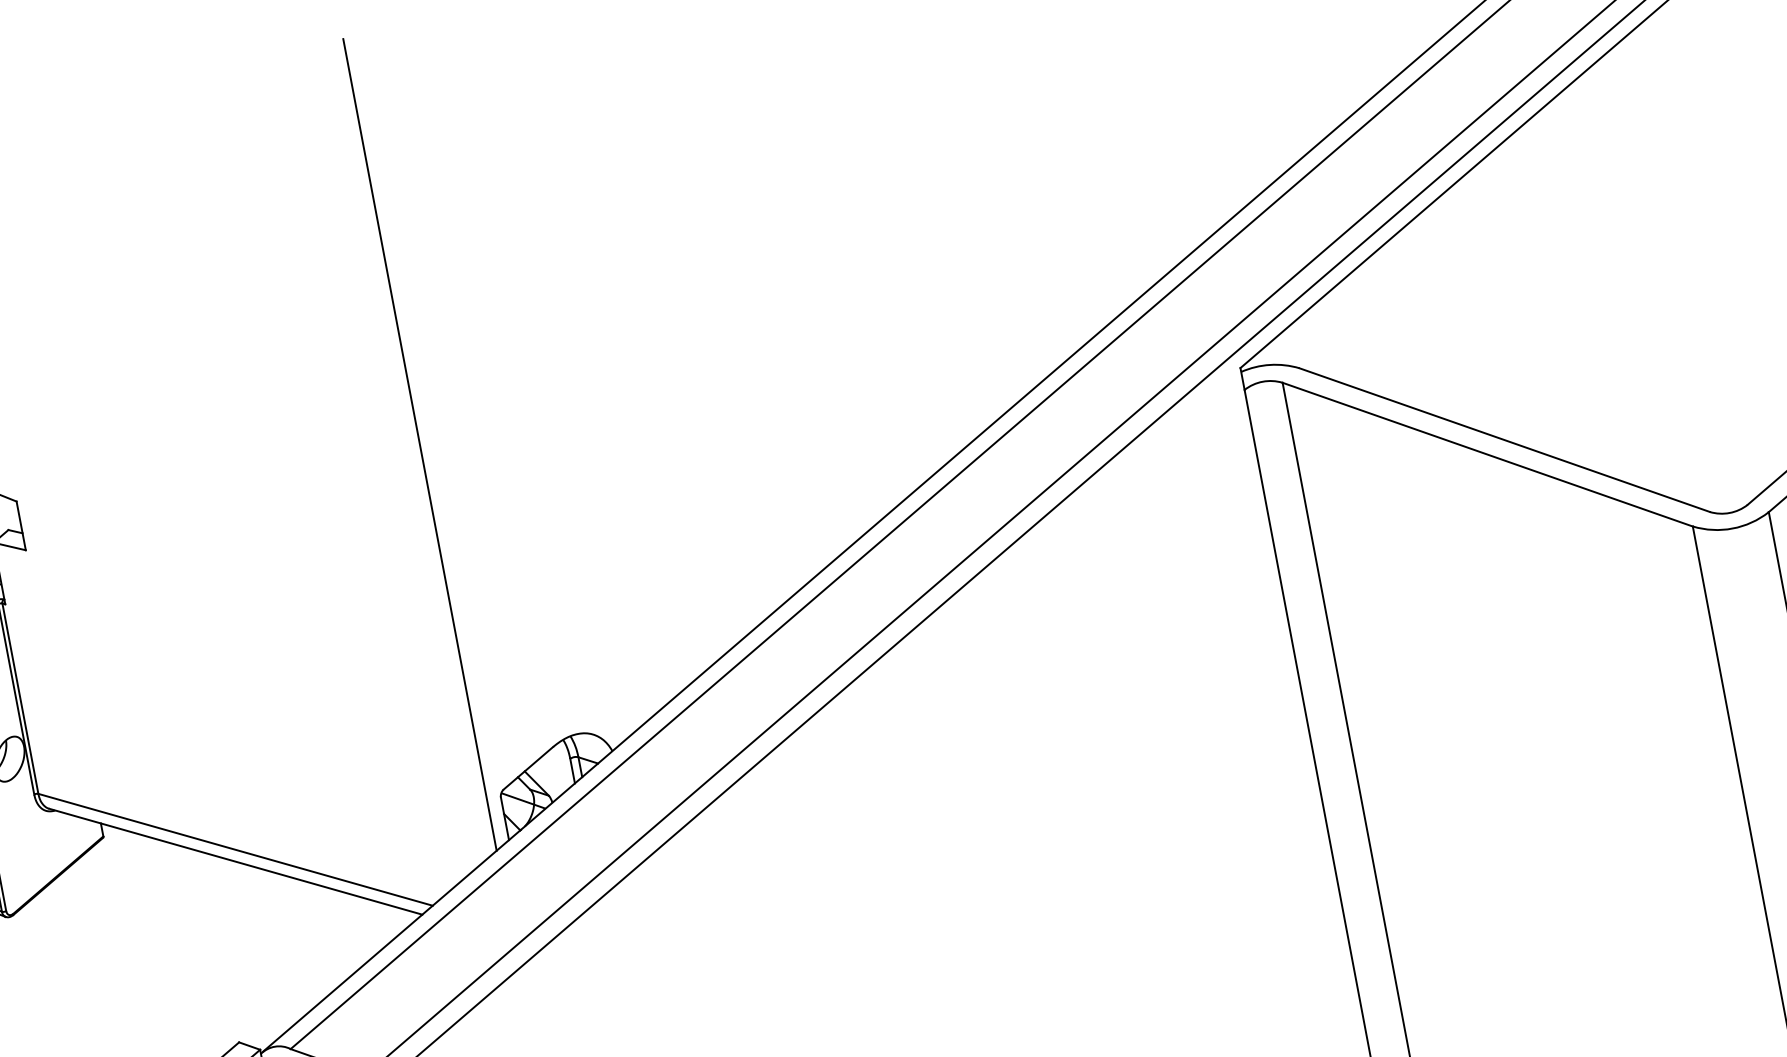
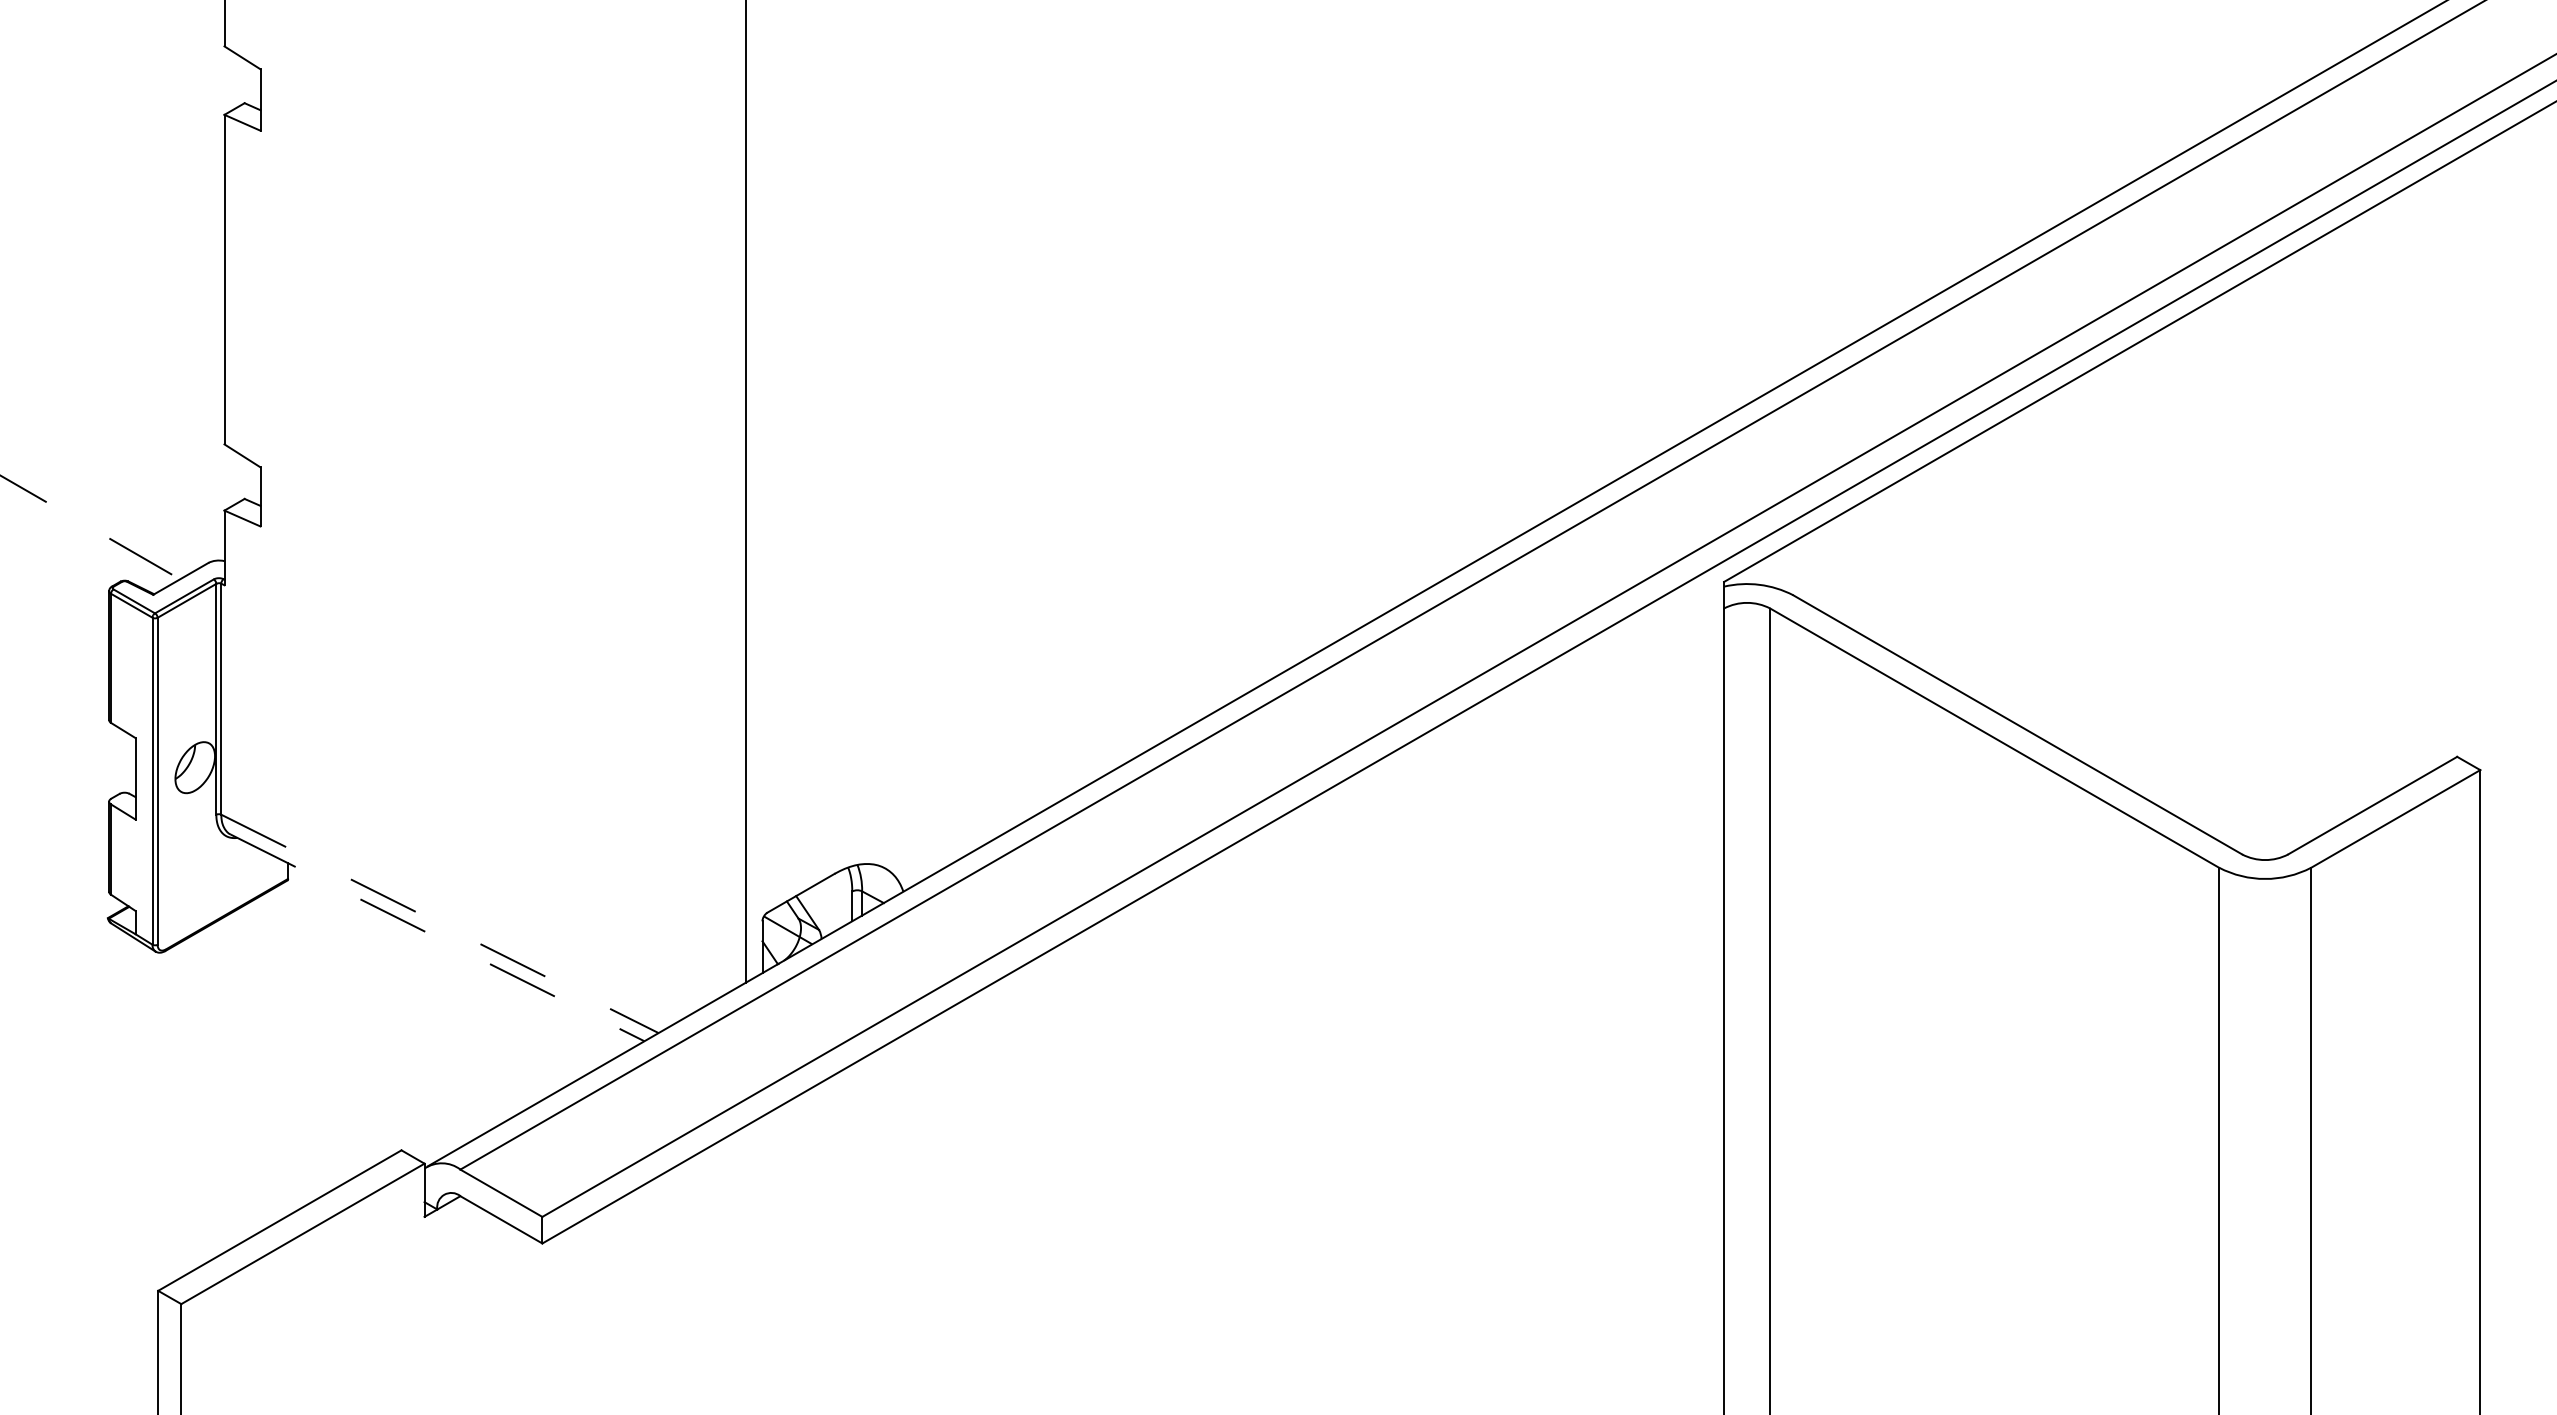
line: (236, 850) -> (440, 924), solid -> dashed
line: (236, 862) -> (438, 938), solid -> dashed

